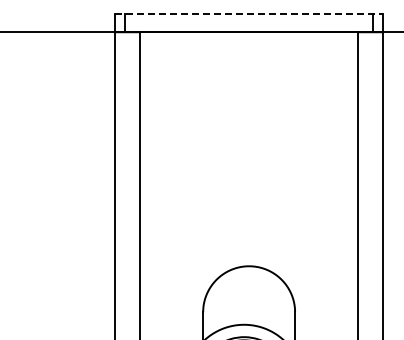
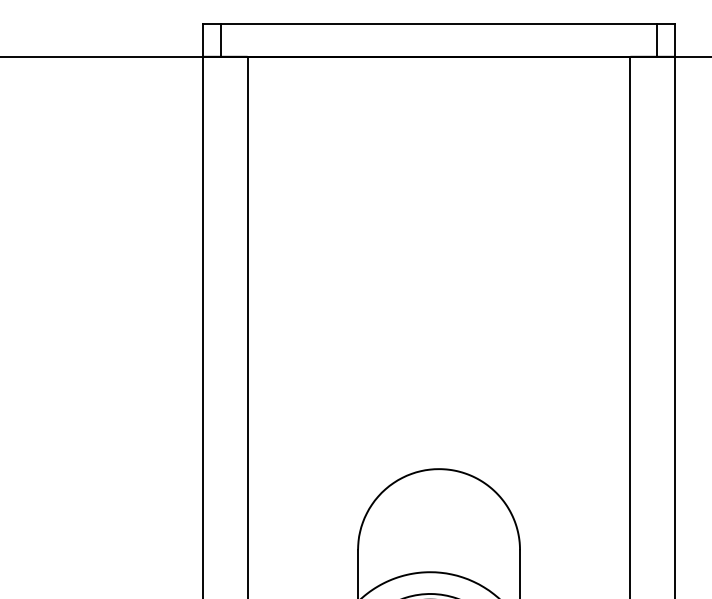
line: (249, 13) -> (439, 23), dashed -> solid

